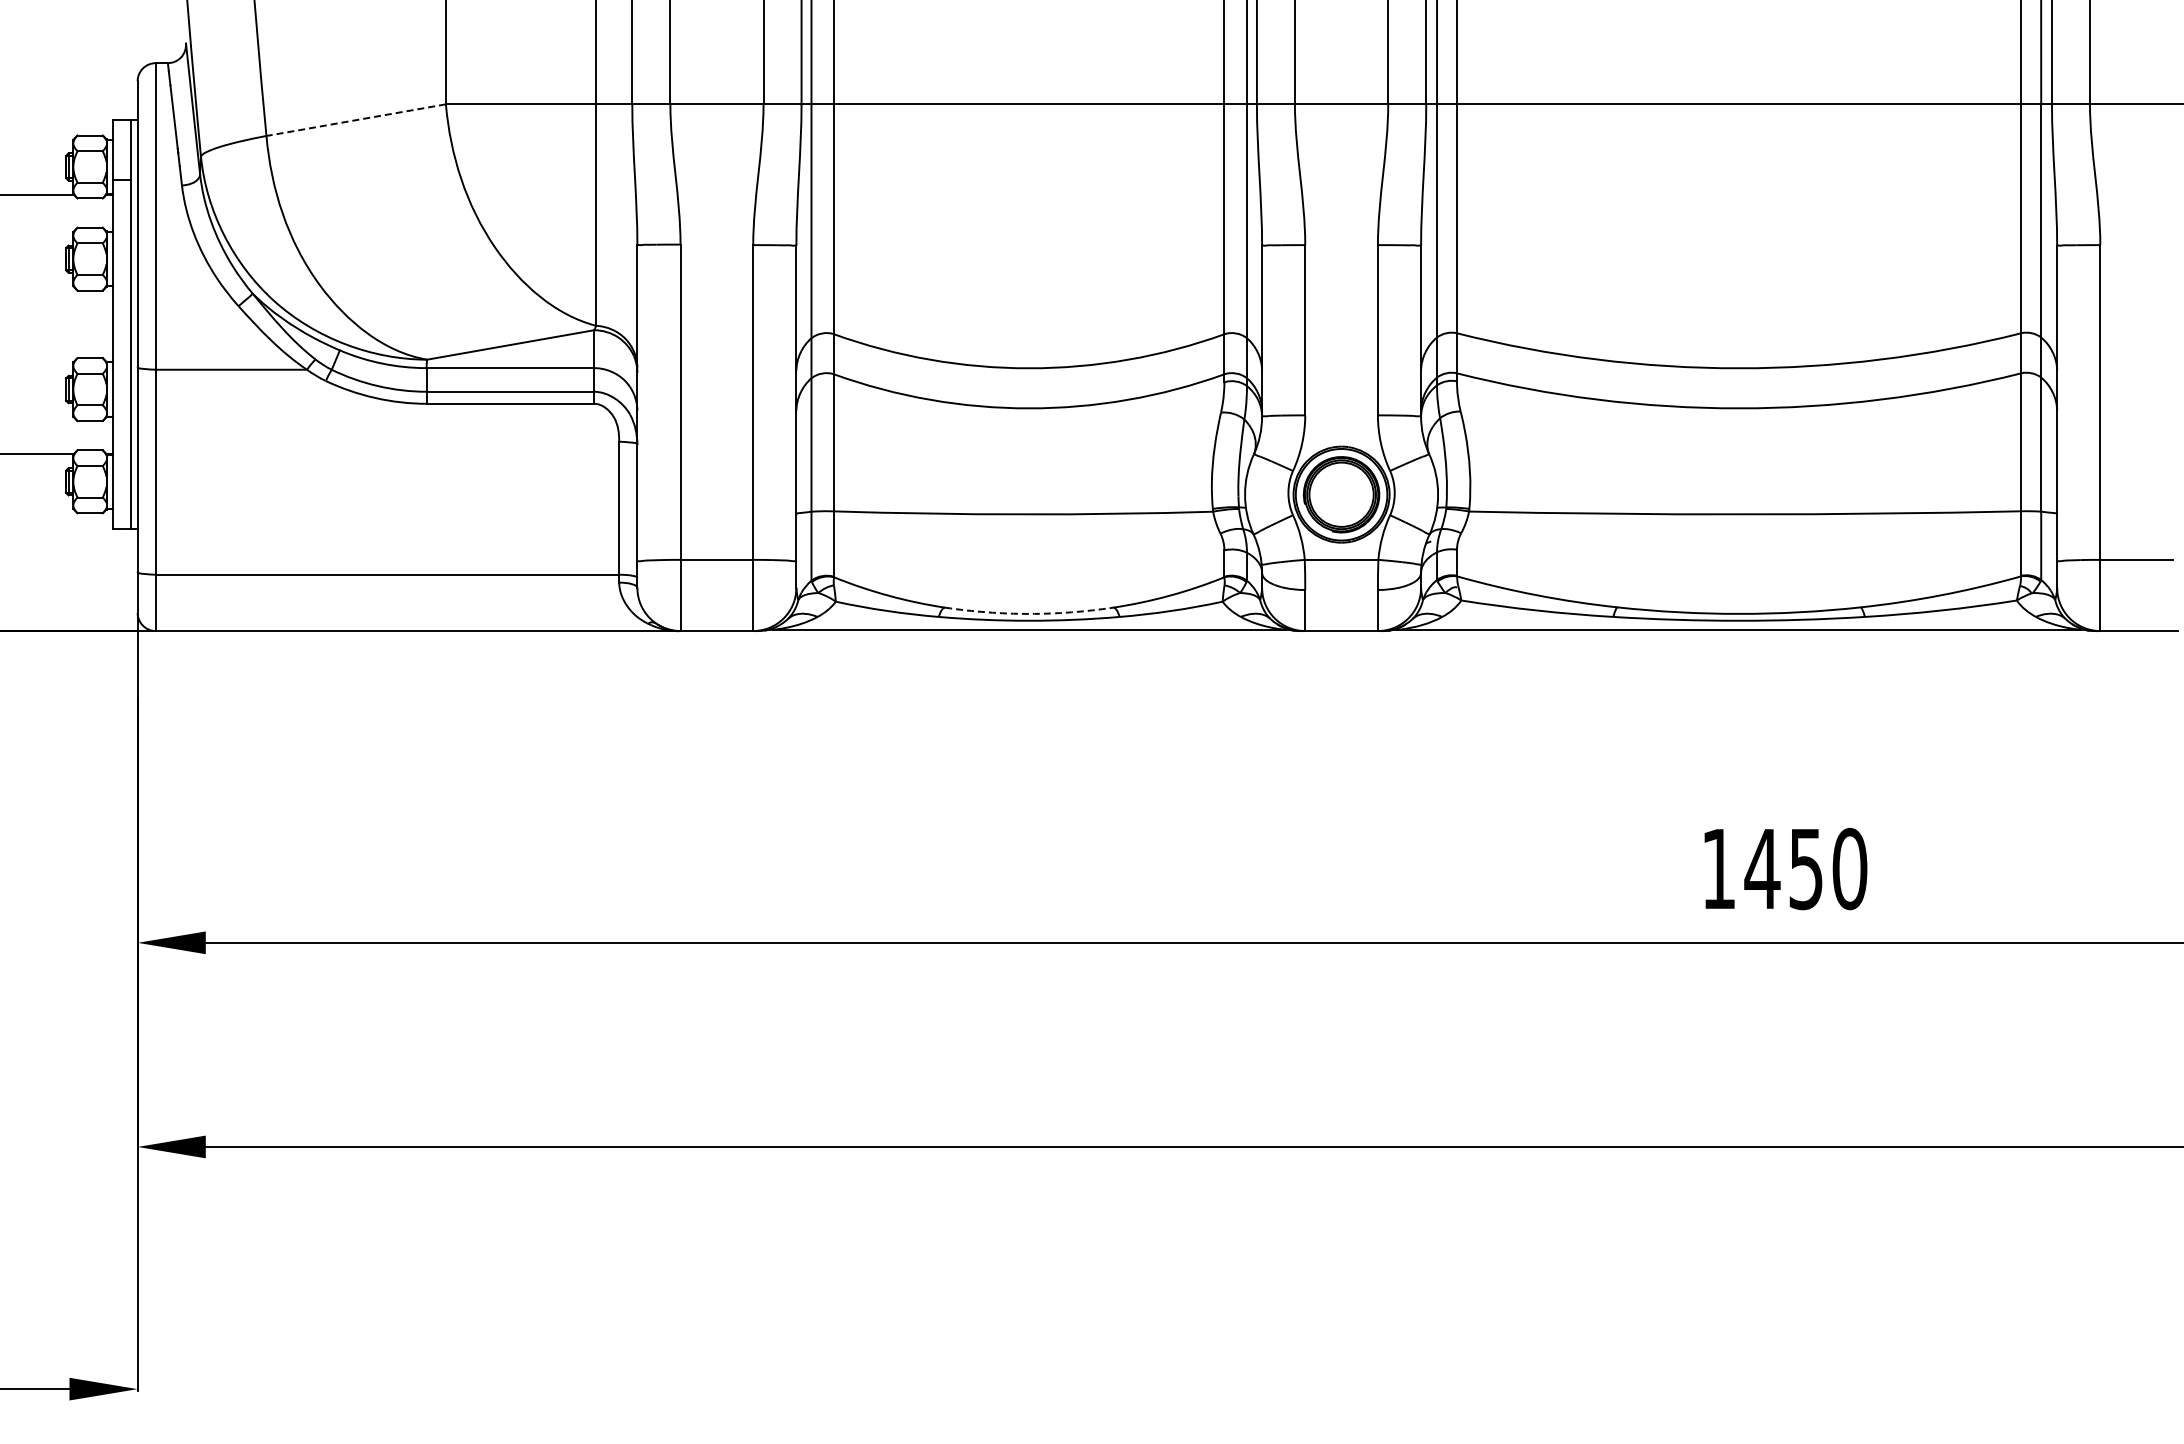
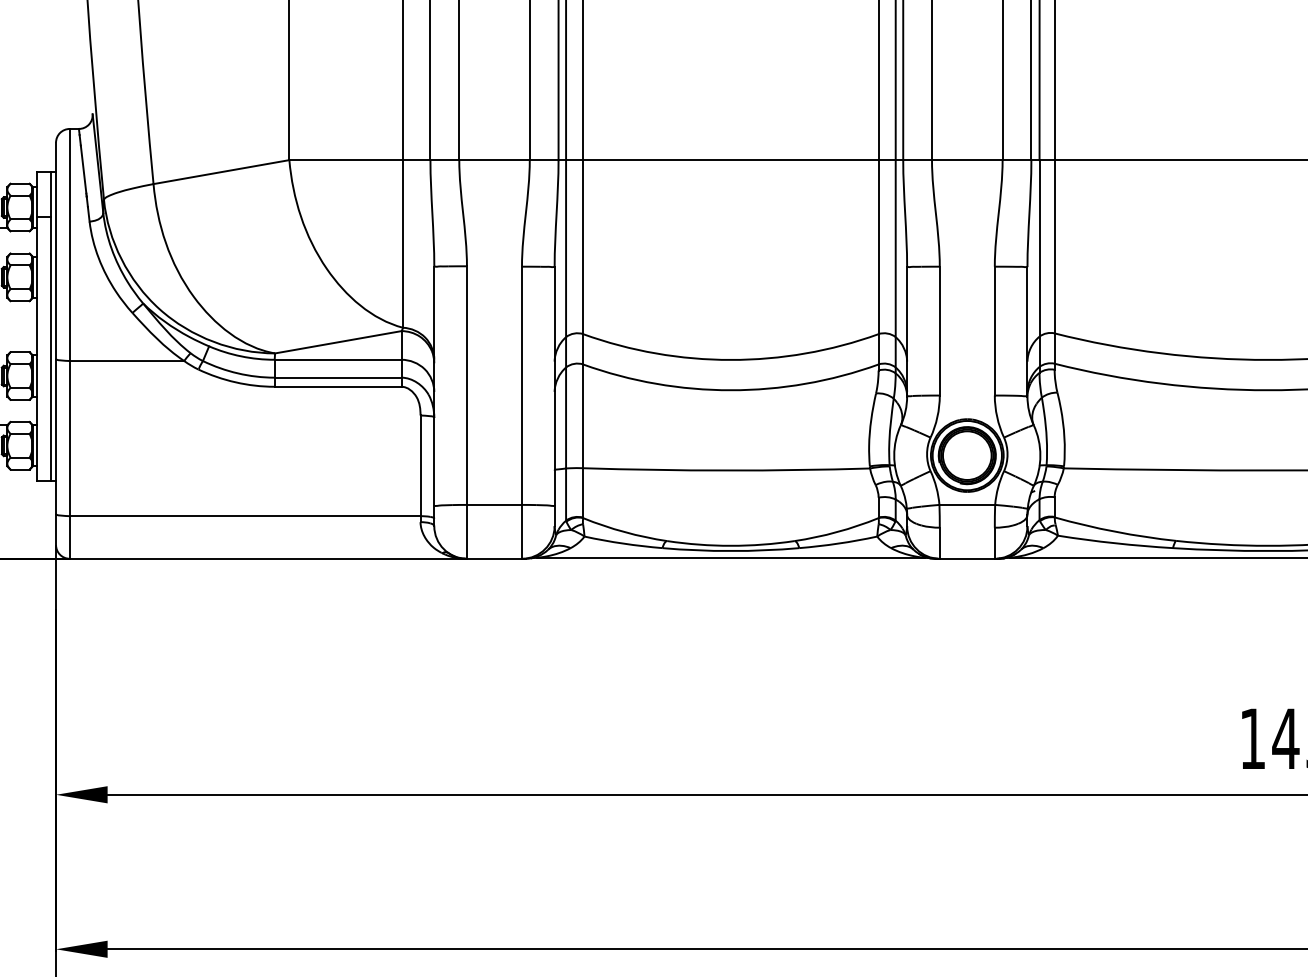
line: (355, 120) -> (220, 172), dashed -> solid
arc: (1029, 613) -> (731, 545), dashed -> solid

